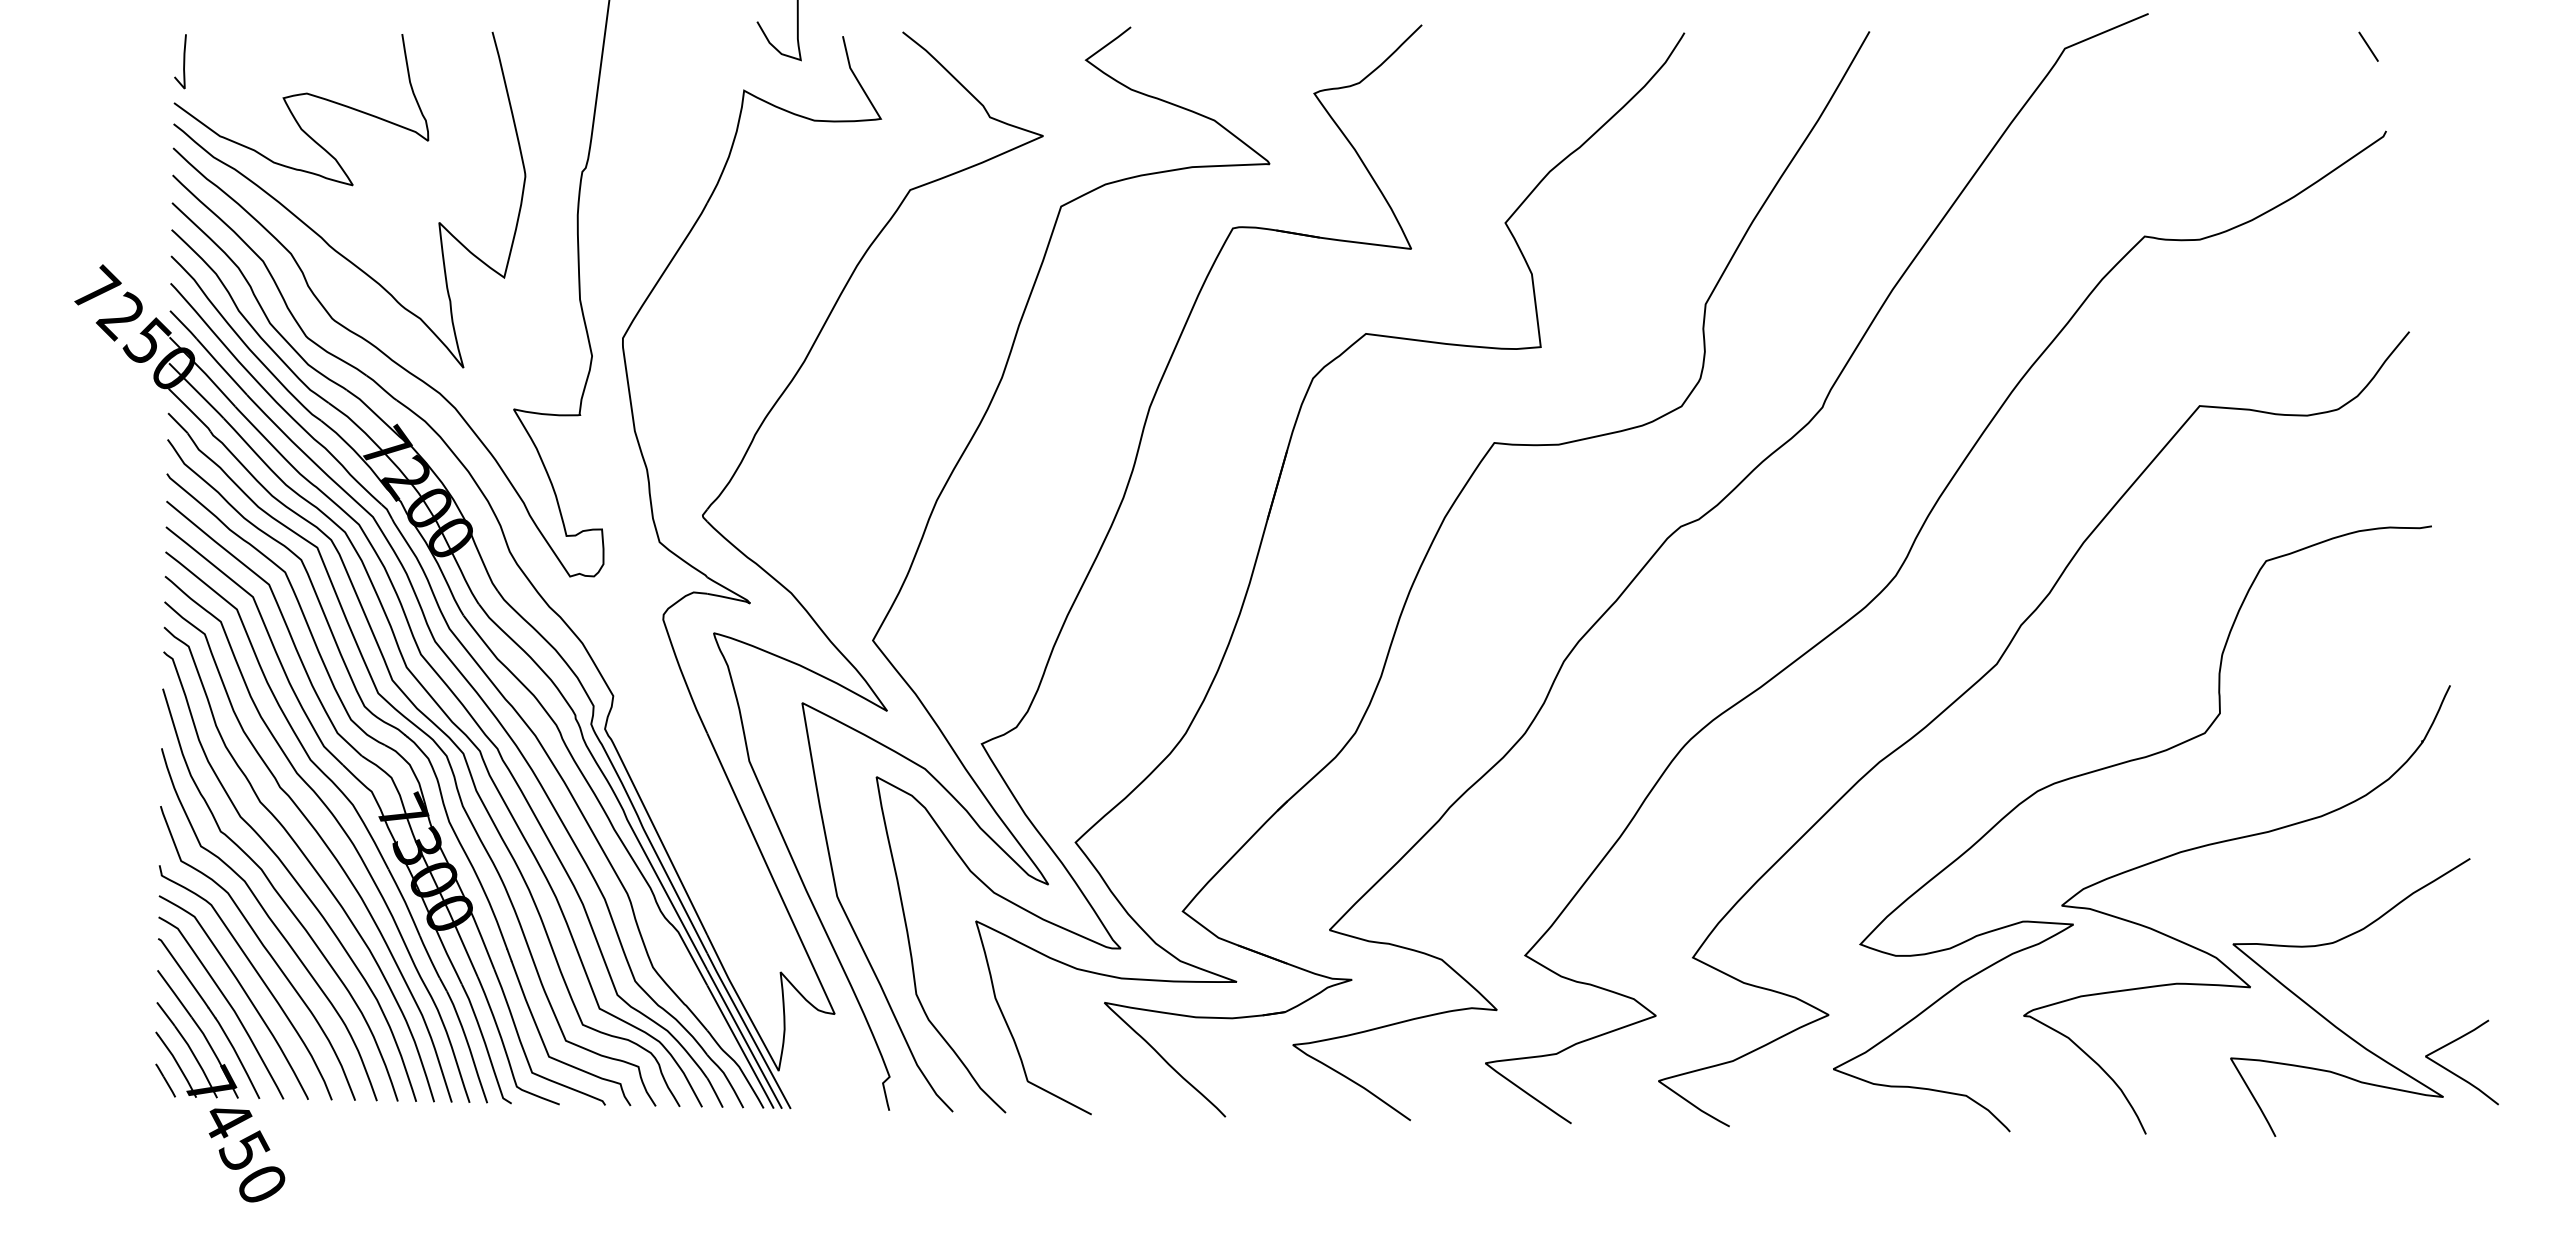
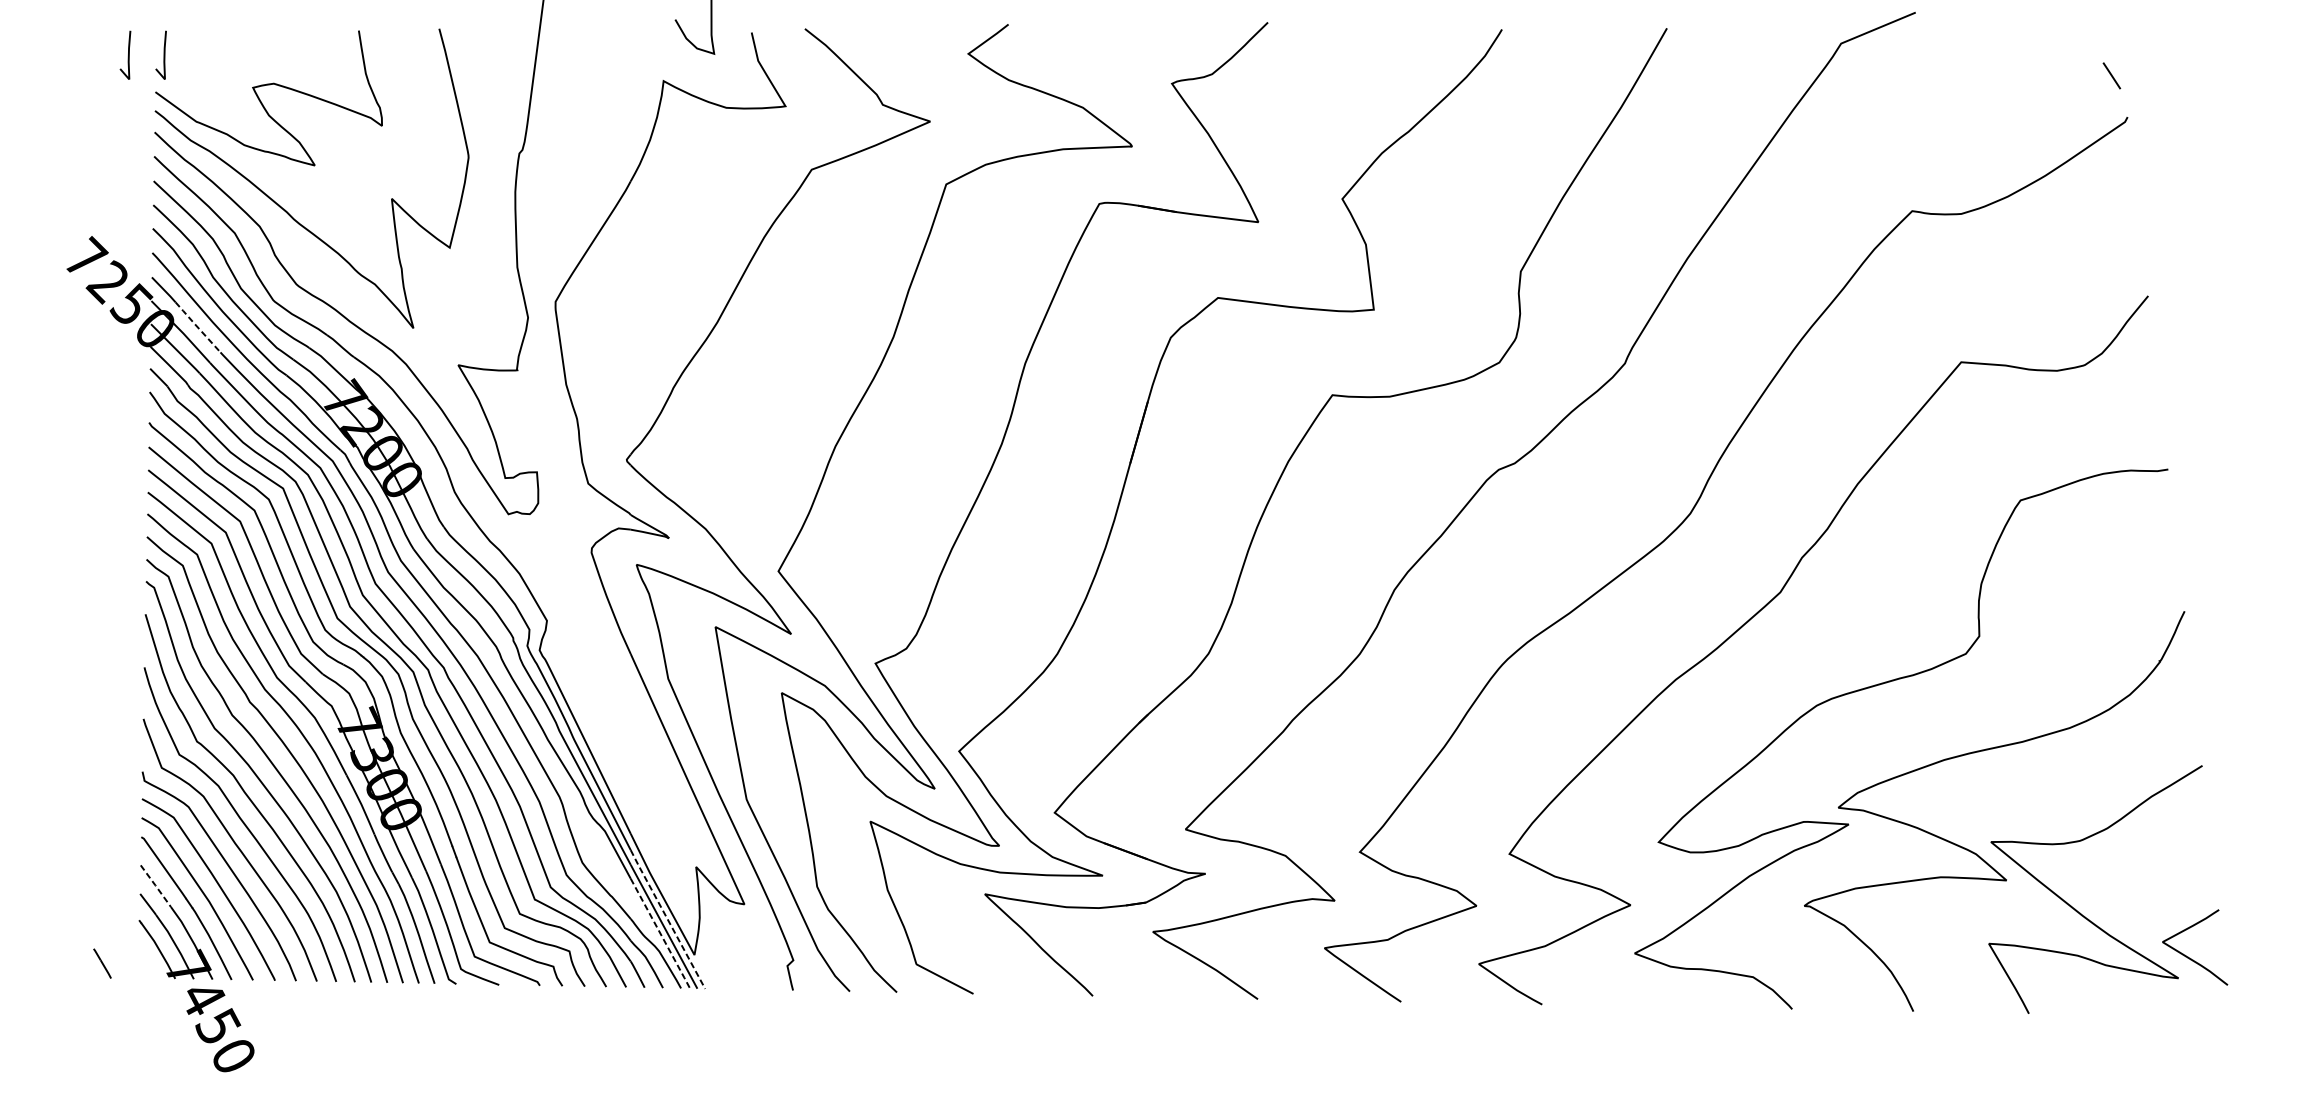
line: (2368, 46) -> (2111, 75), moved
line: (143, 61) -> (128, 55), added
line: (221, 366) -> (197, 327), solid -> dashed
line: (175, 994) -> (156, 886), solid -> dashed
line: (748, 1031) -> (667, 919), solid -> dashed
line: (740, 1047) -> (660, 934), solid -> dashed
line: (165, 1080) -> (102, 963), moved

